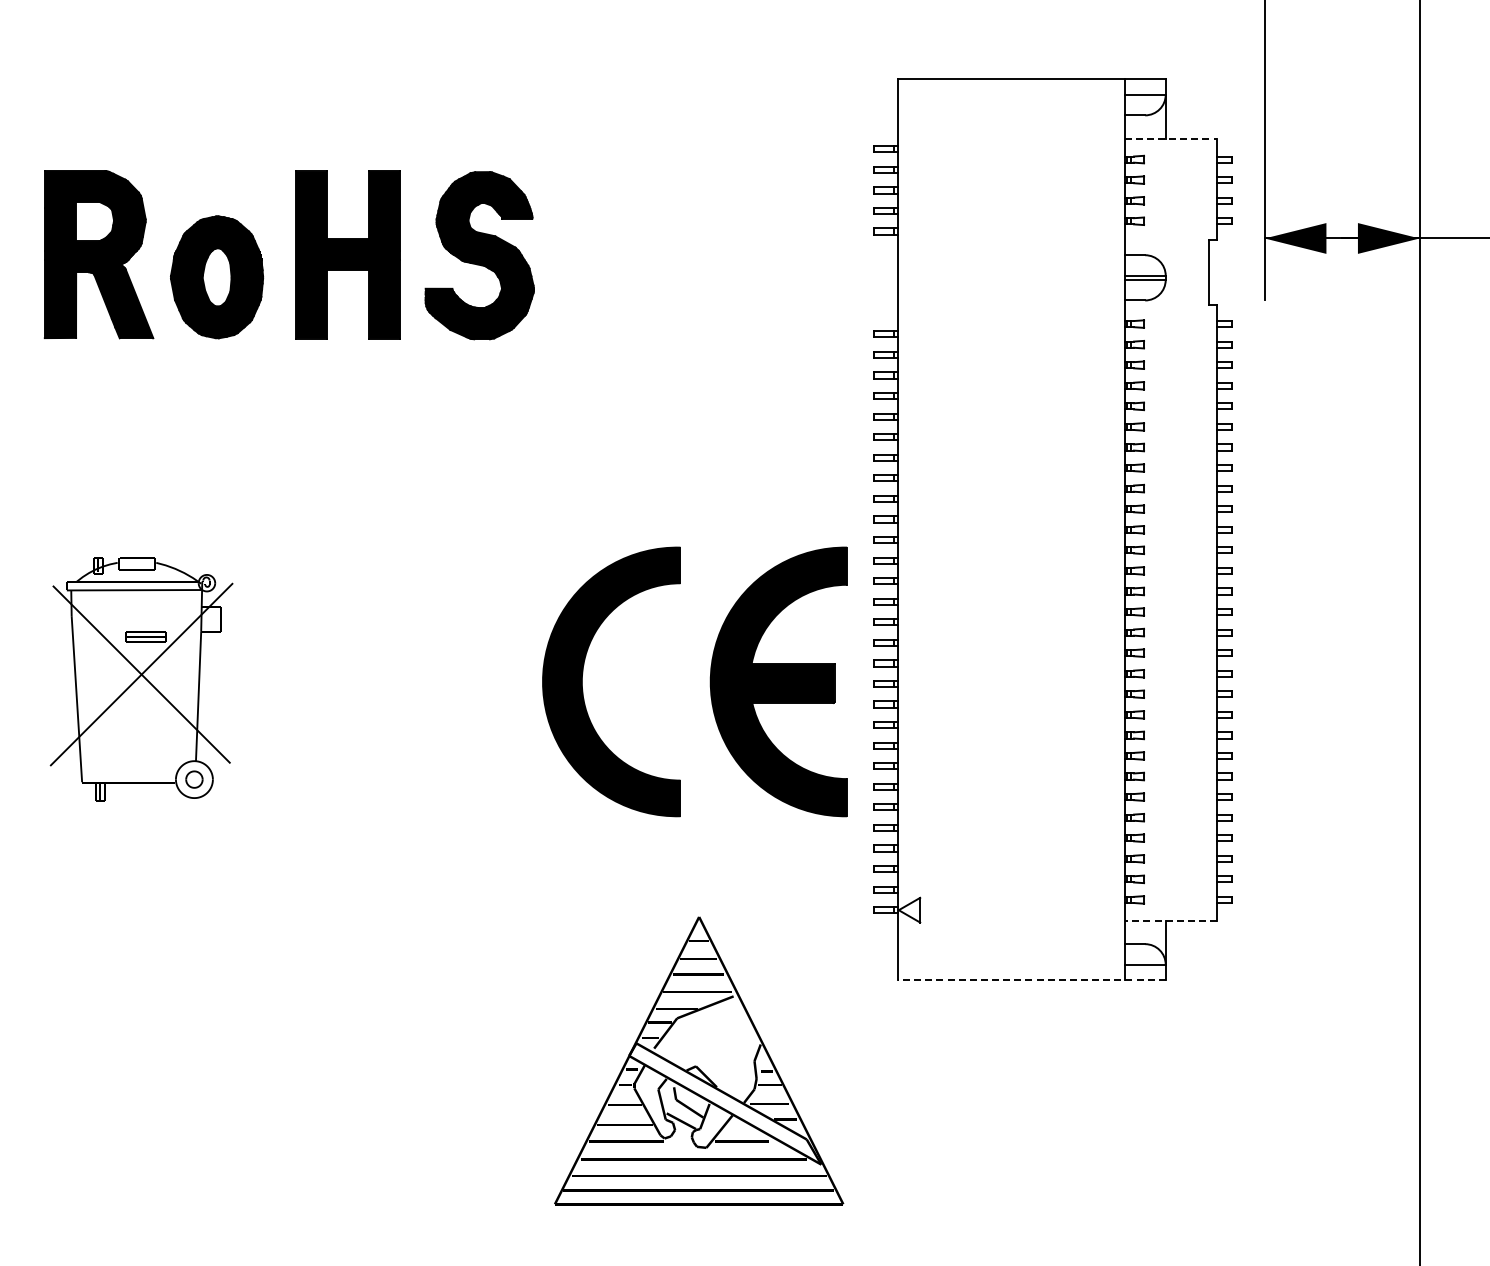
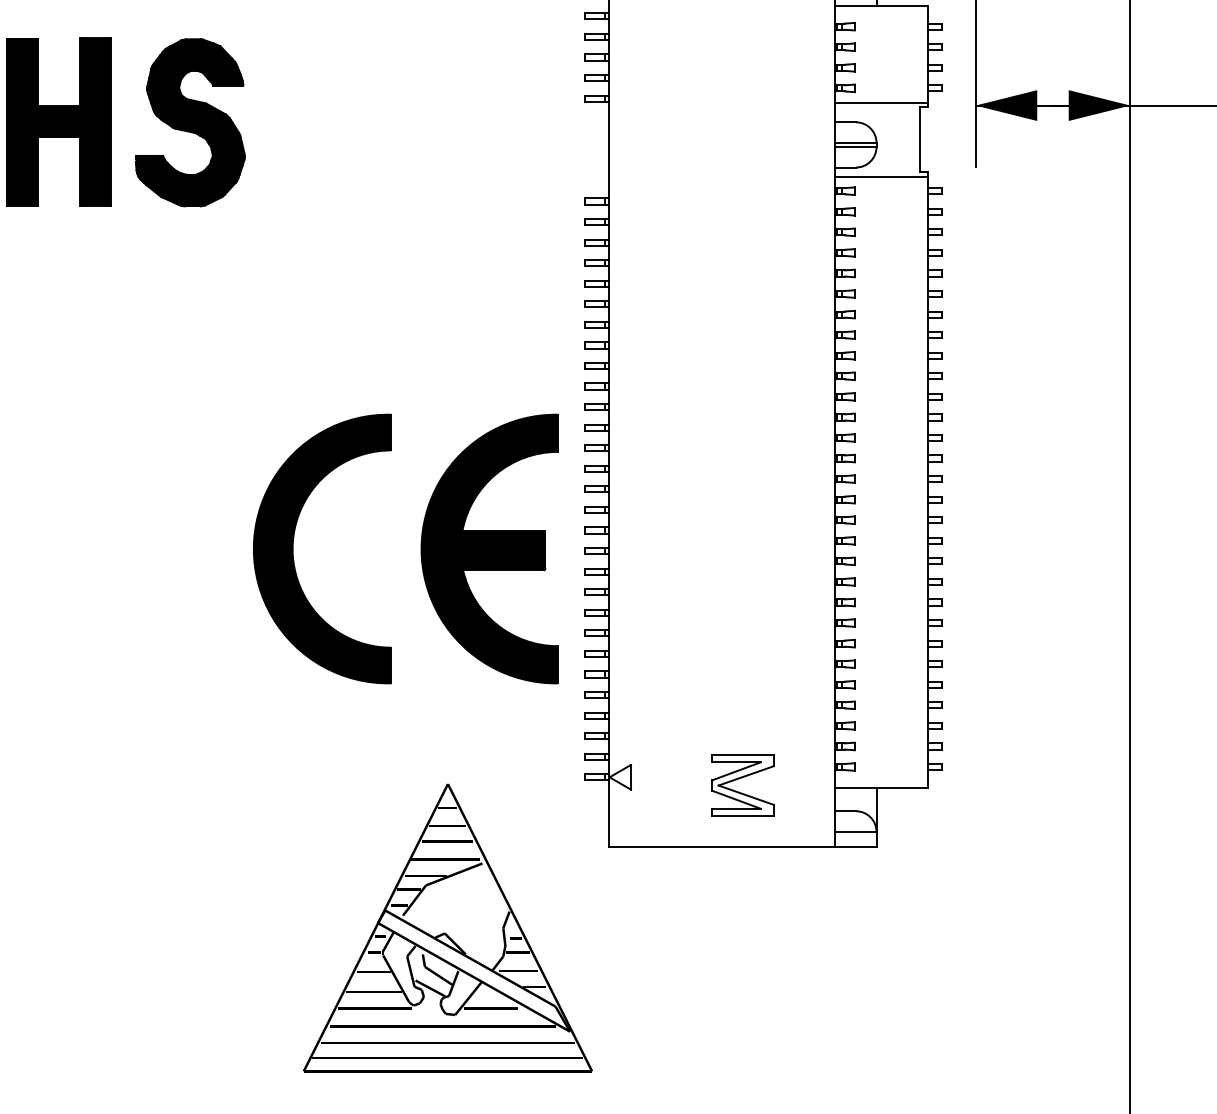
line: (1171, 139) -> (882, 6), dashed -> solid
line: (1170, 235) -> (881, 102), added
line: (1170, 309) -> (881, 176), added
part: (1028, 912) -> (739, 779), added
line: (1170, 920) -> (881, 787), dashed -> solid
line: (1032, 980) -> (743, 847), dashed -> solid
part: (699, 1060) -> (448, 927), moved

